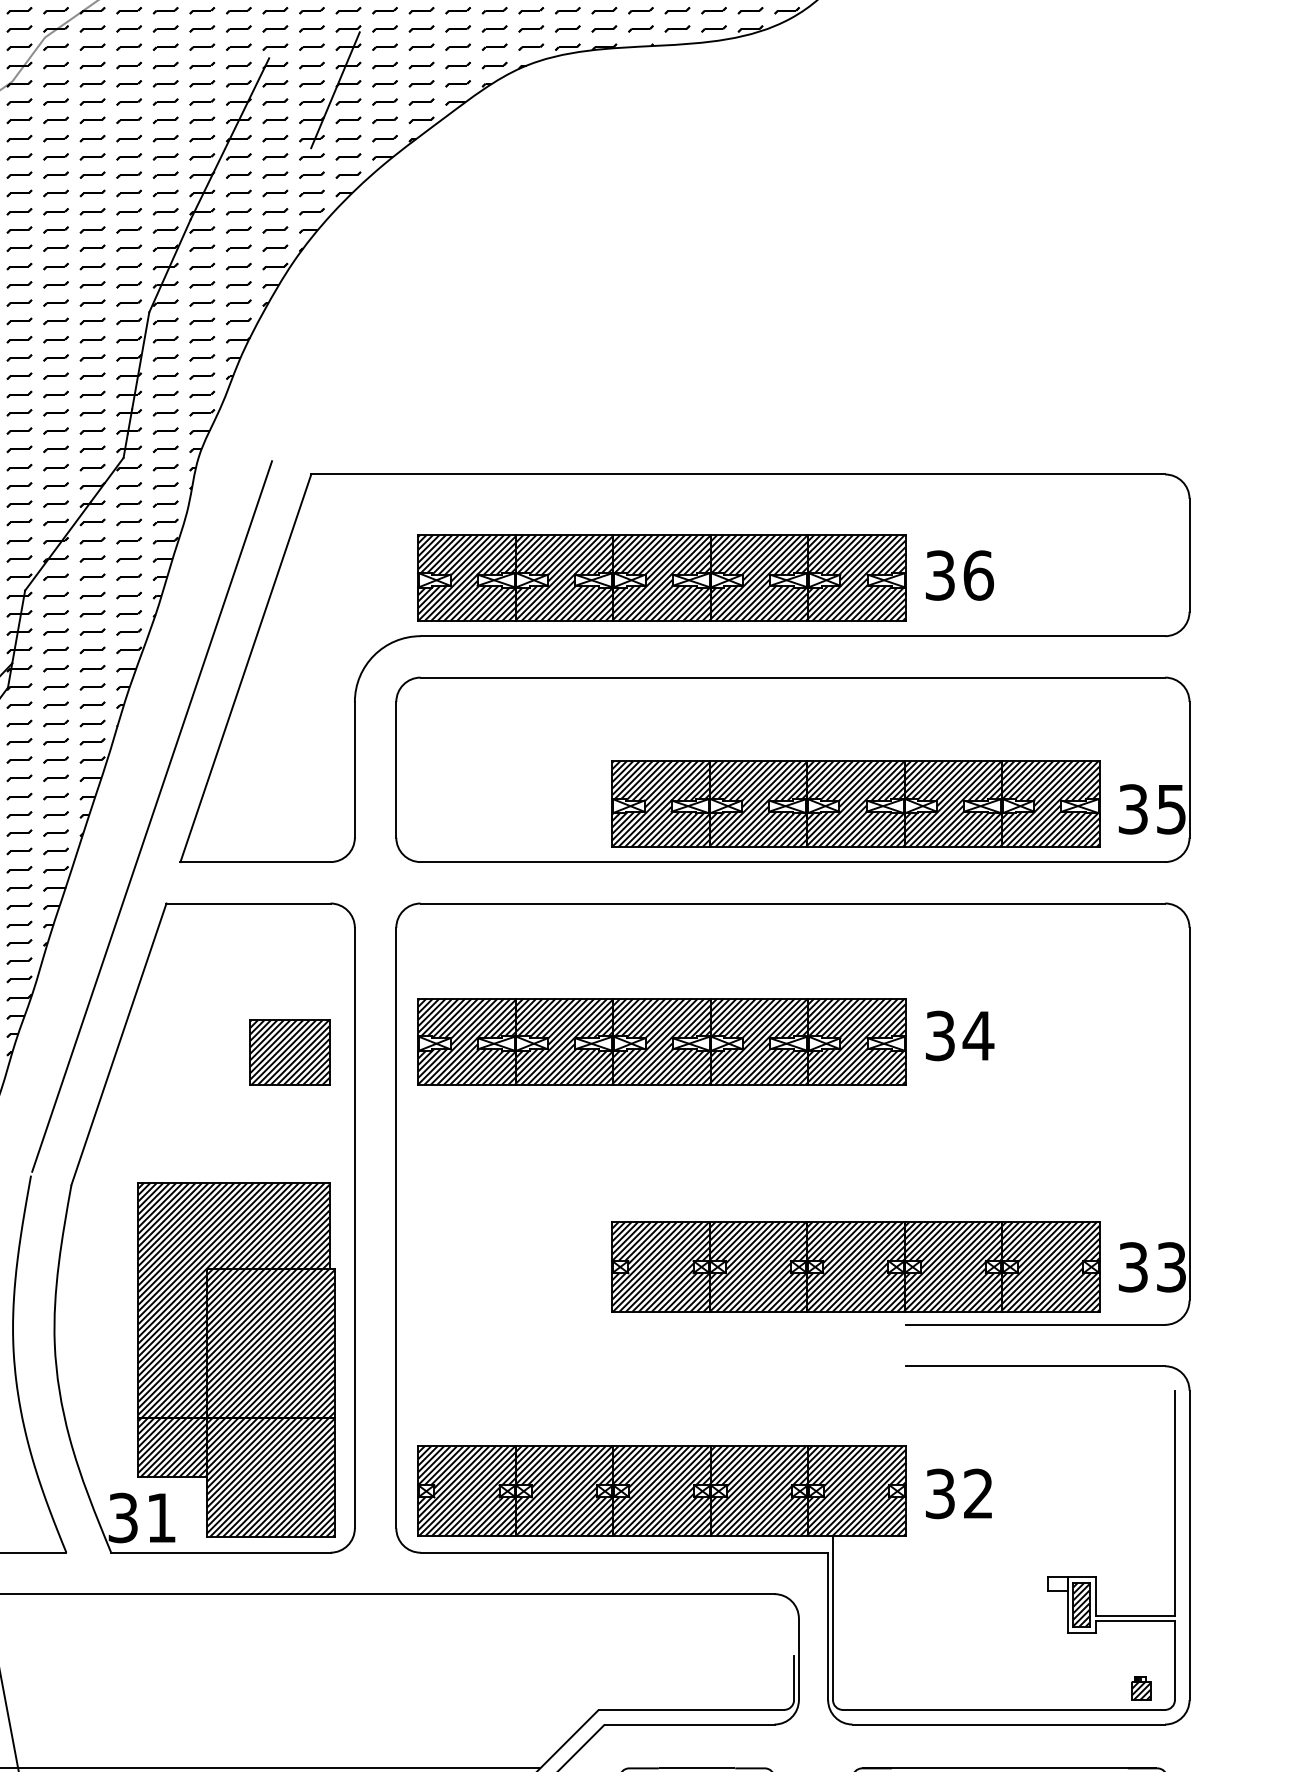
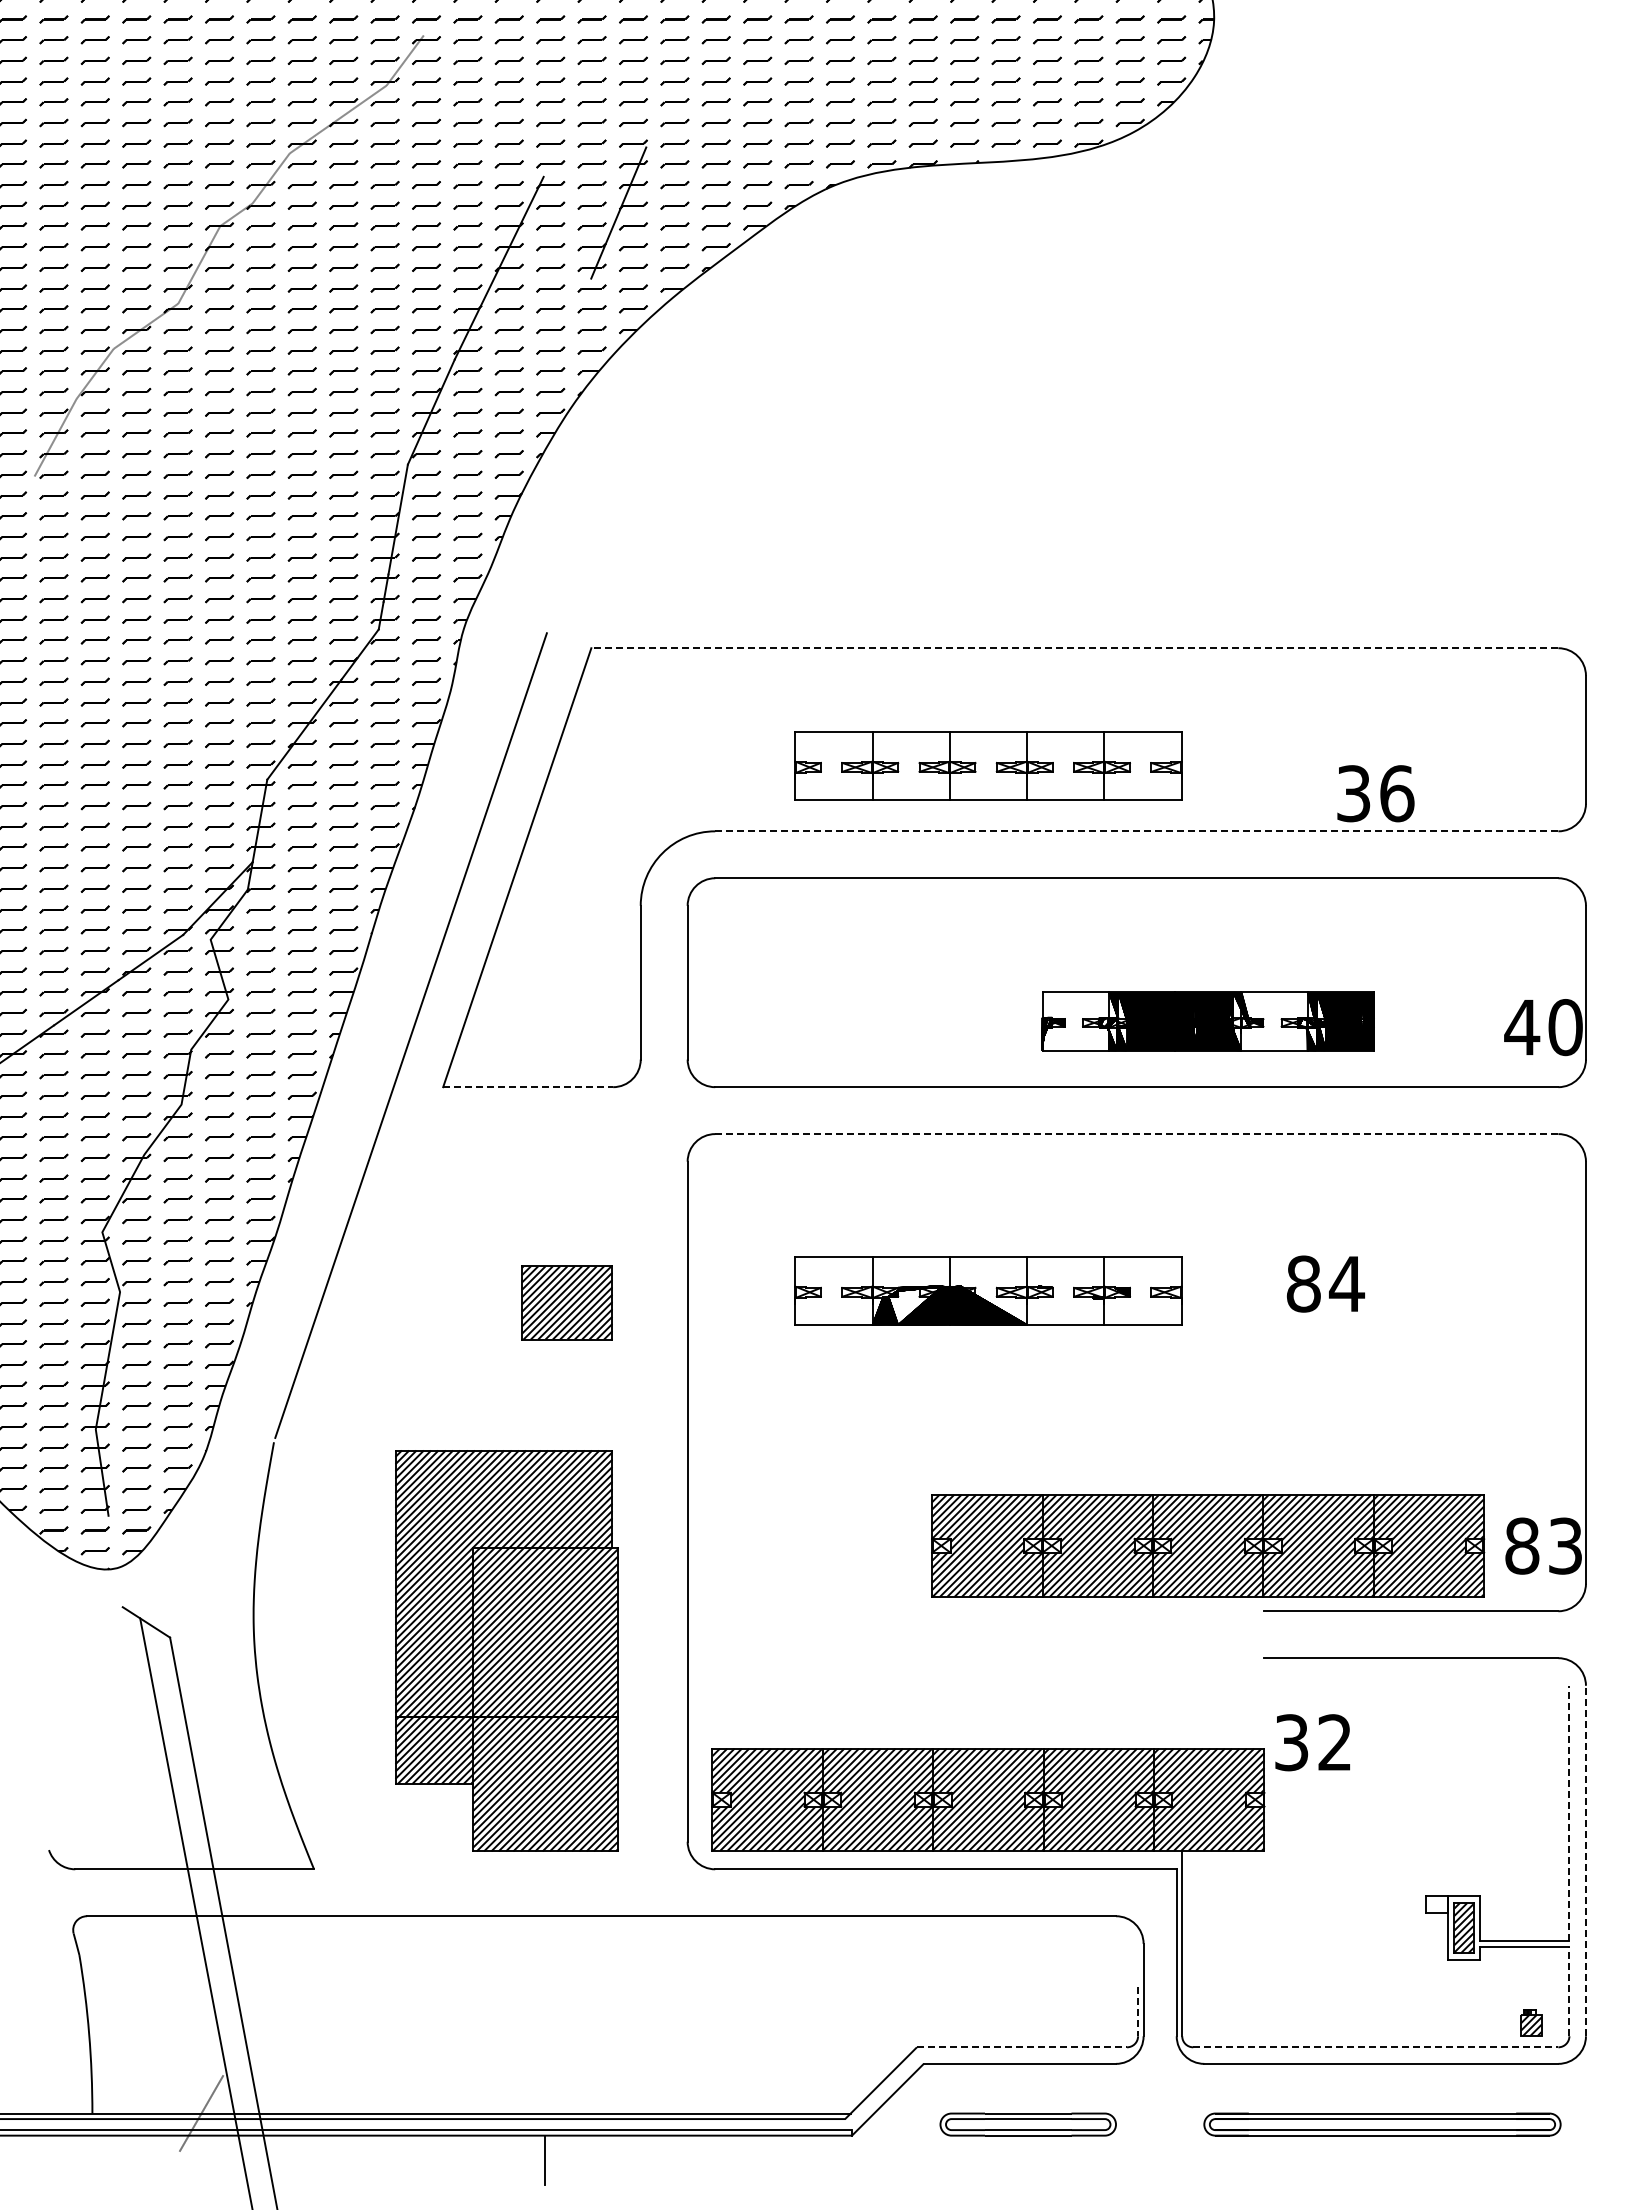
line: (737, 474) -> (1074, 648), solid -> dashed
text: (959, 575) -> (1375, 793), moved
part: (661, 578) -> (988, 765), size x0.7
line: (792, 636) -> (1136, 831), solid -> dashed
part: (856, 804) -> (1208, 1021), size x0.6
text: (1152, 809) -> (1543, 1027), 35 -> 40
line: (255, 862) -> (528, 1087), solid -> dashed
line: (792, 903) -> (1136, 1134), solid -> dashed
text: (940, 1035) -> (1303, 1283), 34 -> 84
part: (661, 1041) -> (988, 1290), size x0.7
part: (204, 1227) -> (470, 1501), removed
text: (1133, 1266) -> (1522, 1545), 33 -> 83
text: (958, 1493) -> (1312, 1742), moved
line: (1174, 1503) -> (1569, 1813), solid -> dashed
line: (1189, 1544) -> (1585, 1860), solid -> dashed
line: (1174, 1660) -> (1569, 1991), solid -> dashed
line: (794, 1678) -> (1138, 2011), solid -> dashed
line: (691, 1710) -> (1022, 2047), solid -> dashed
line: (1003, 1710) -> (1375, 2047), solid -> dashed

